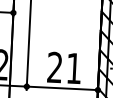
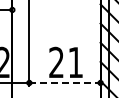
line: (61, 87) -> (64, 82), solid -> dashed

